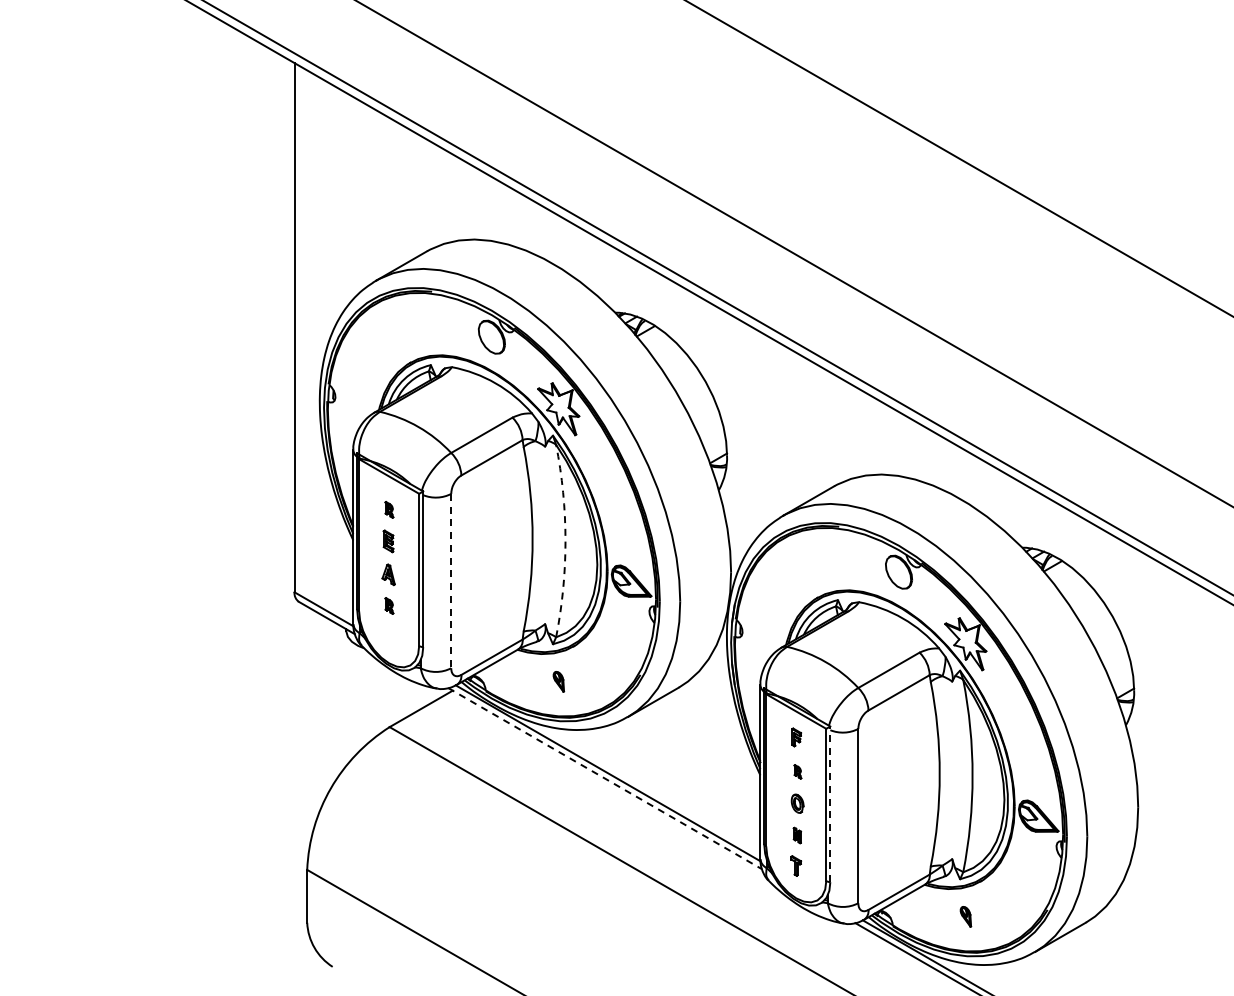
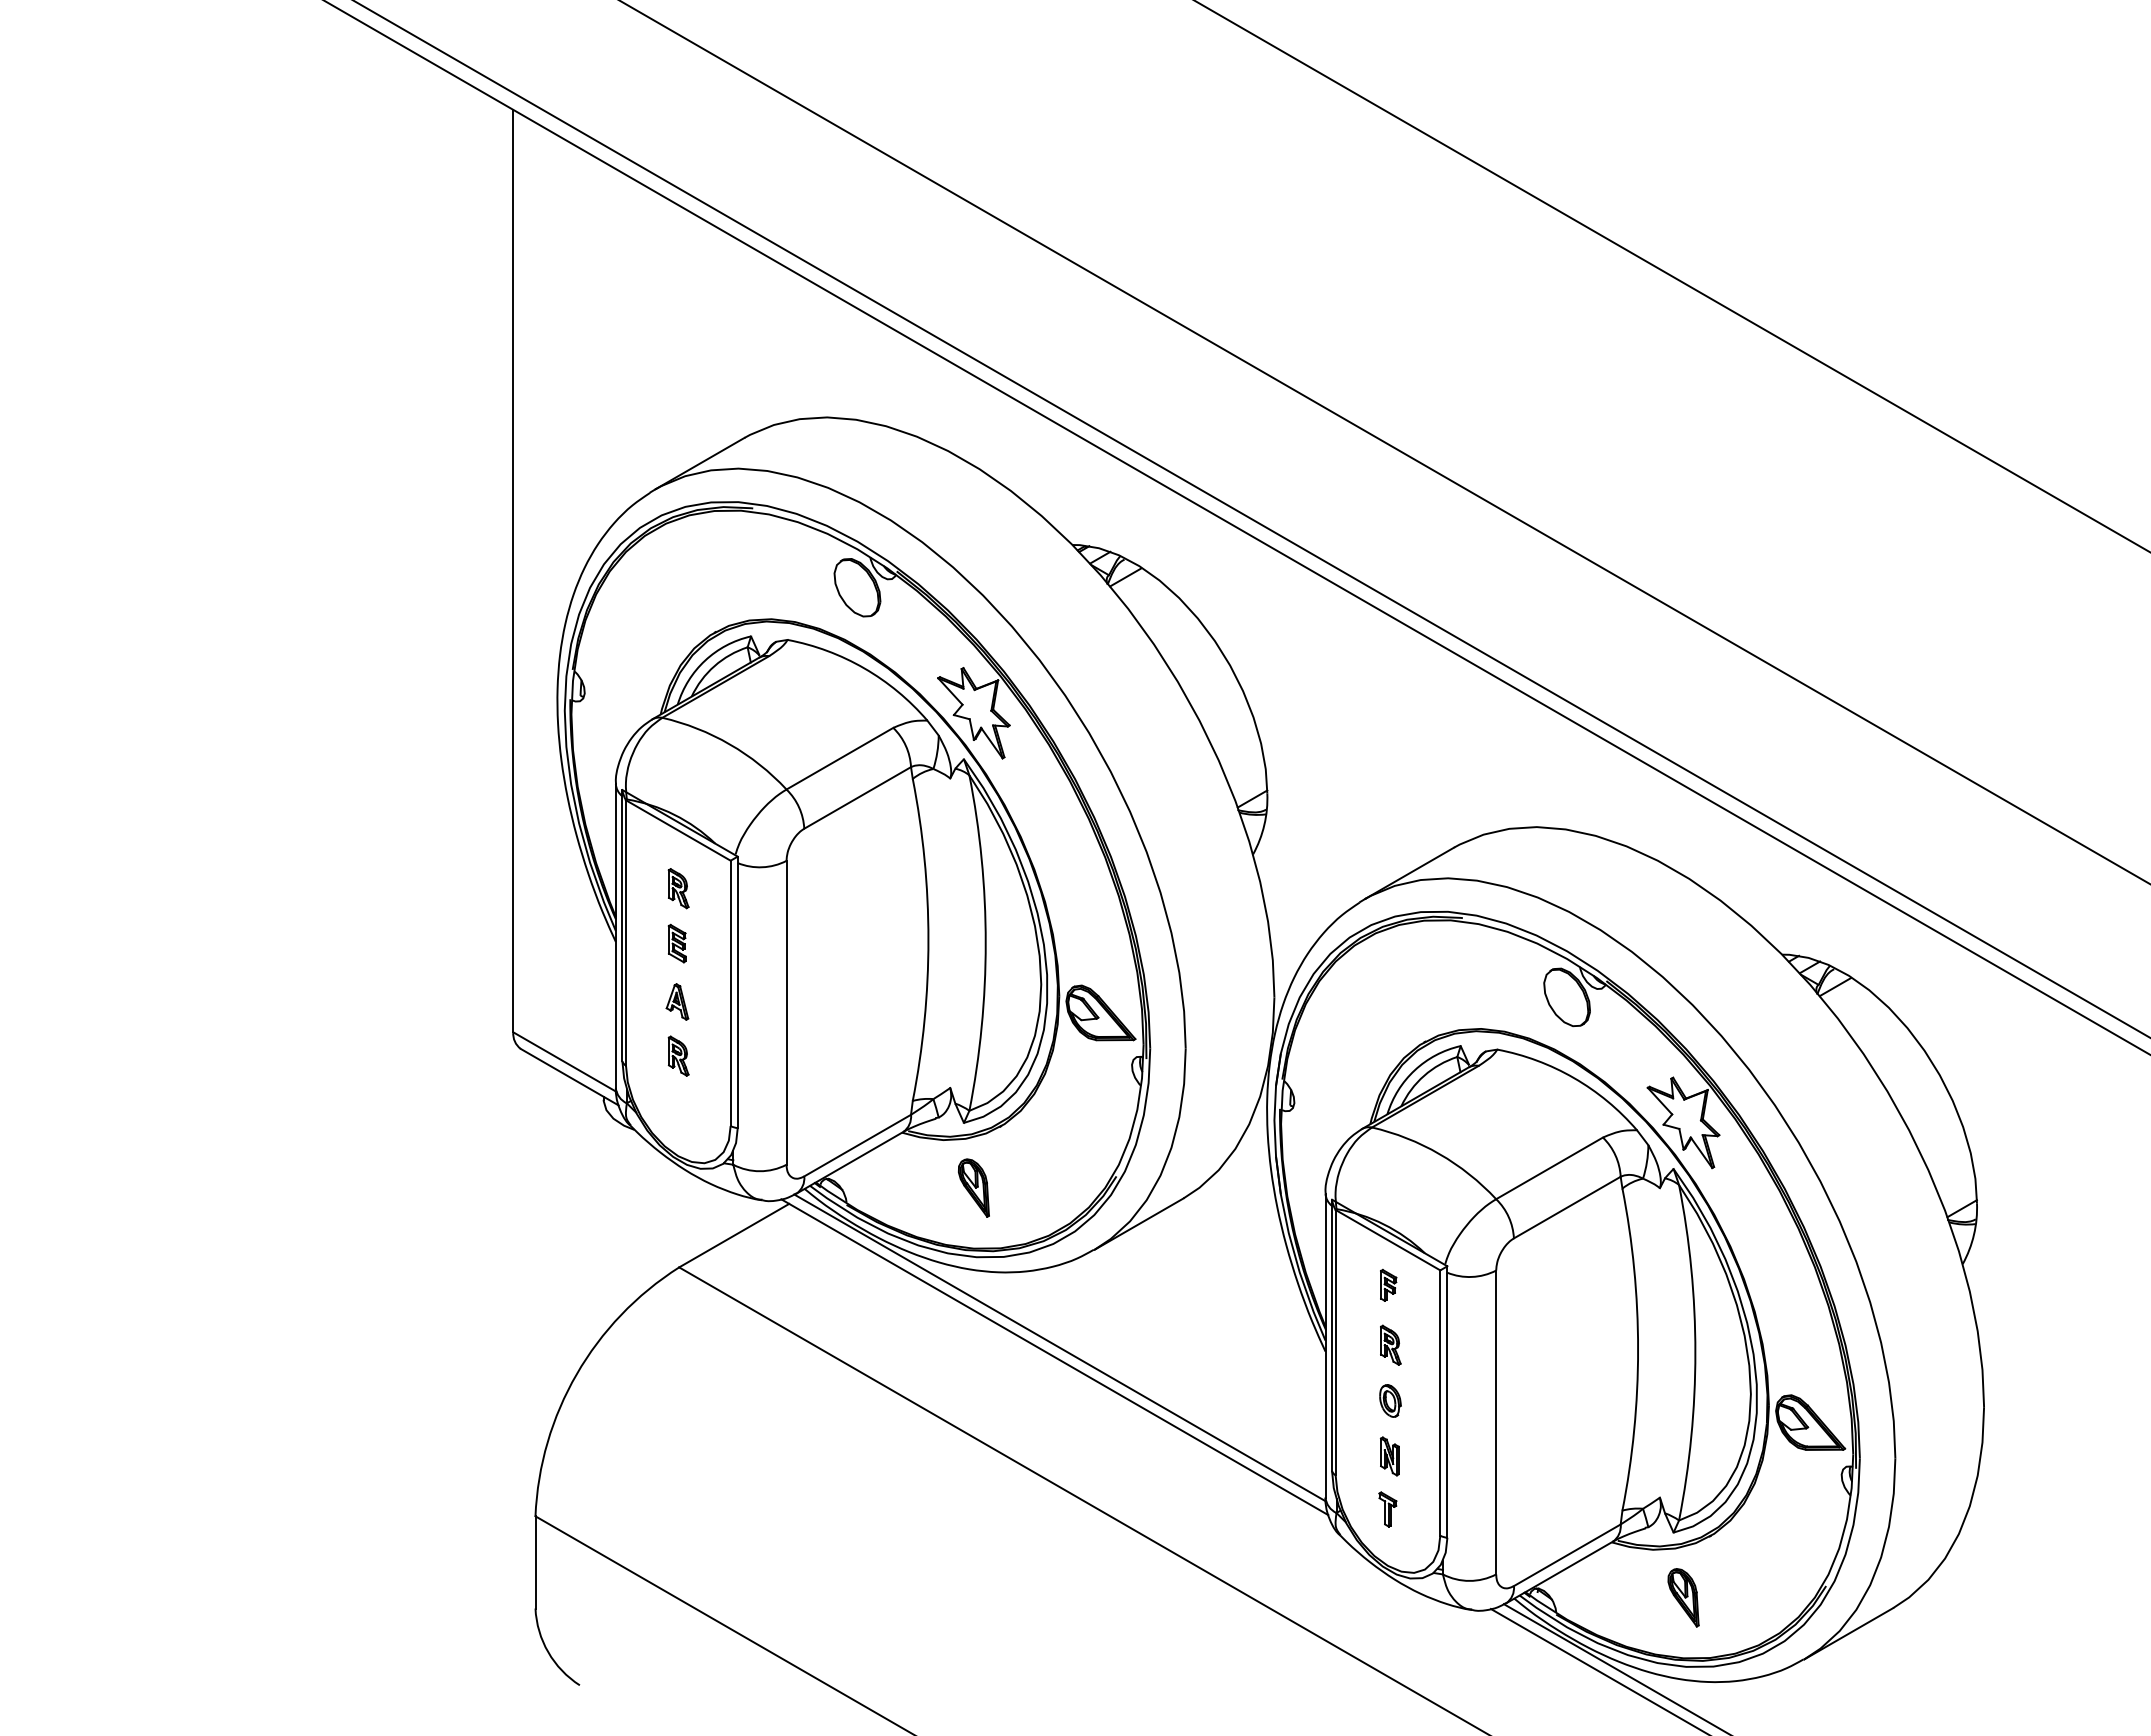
part: (389, 509) -> (678, 888), size x1.43
arc: (565, 541) -> (985, 943), dashed -> solid
line: (451, 581) -> (787, 1013), dashed -> solid
part: (389, 605) -> (678, 1055), size x1.43
part: (558, 681) -> (973, 1187), size x1.67
part: (797, 771) -> (1390, 1344), size x1.67
line: (605, 778) -> (1055, 1356), dashed -> solid
line: (830, 804) -> (1447, 1402), dashed -> solid
part: (797, 835) -> (1390, 1456), size x1.43
part: (965, 916) -> (1683, 1597), size x1.67

